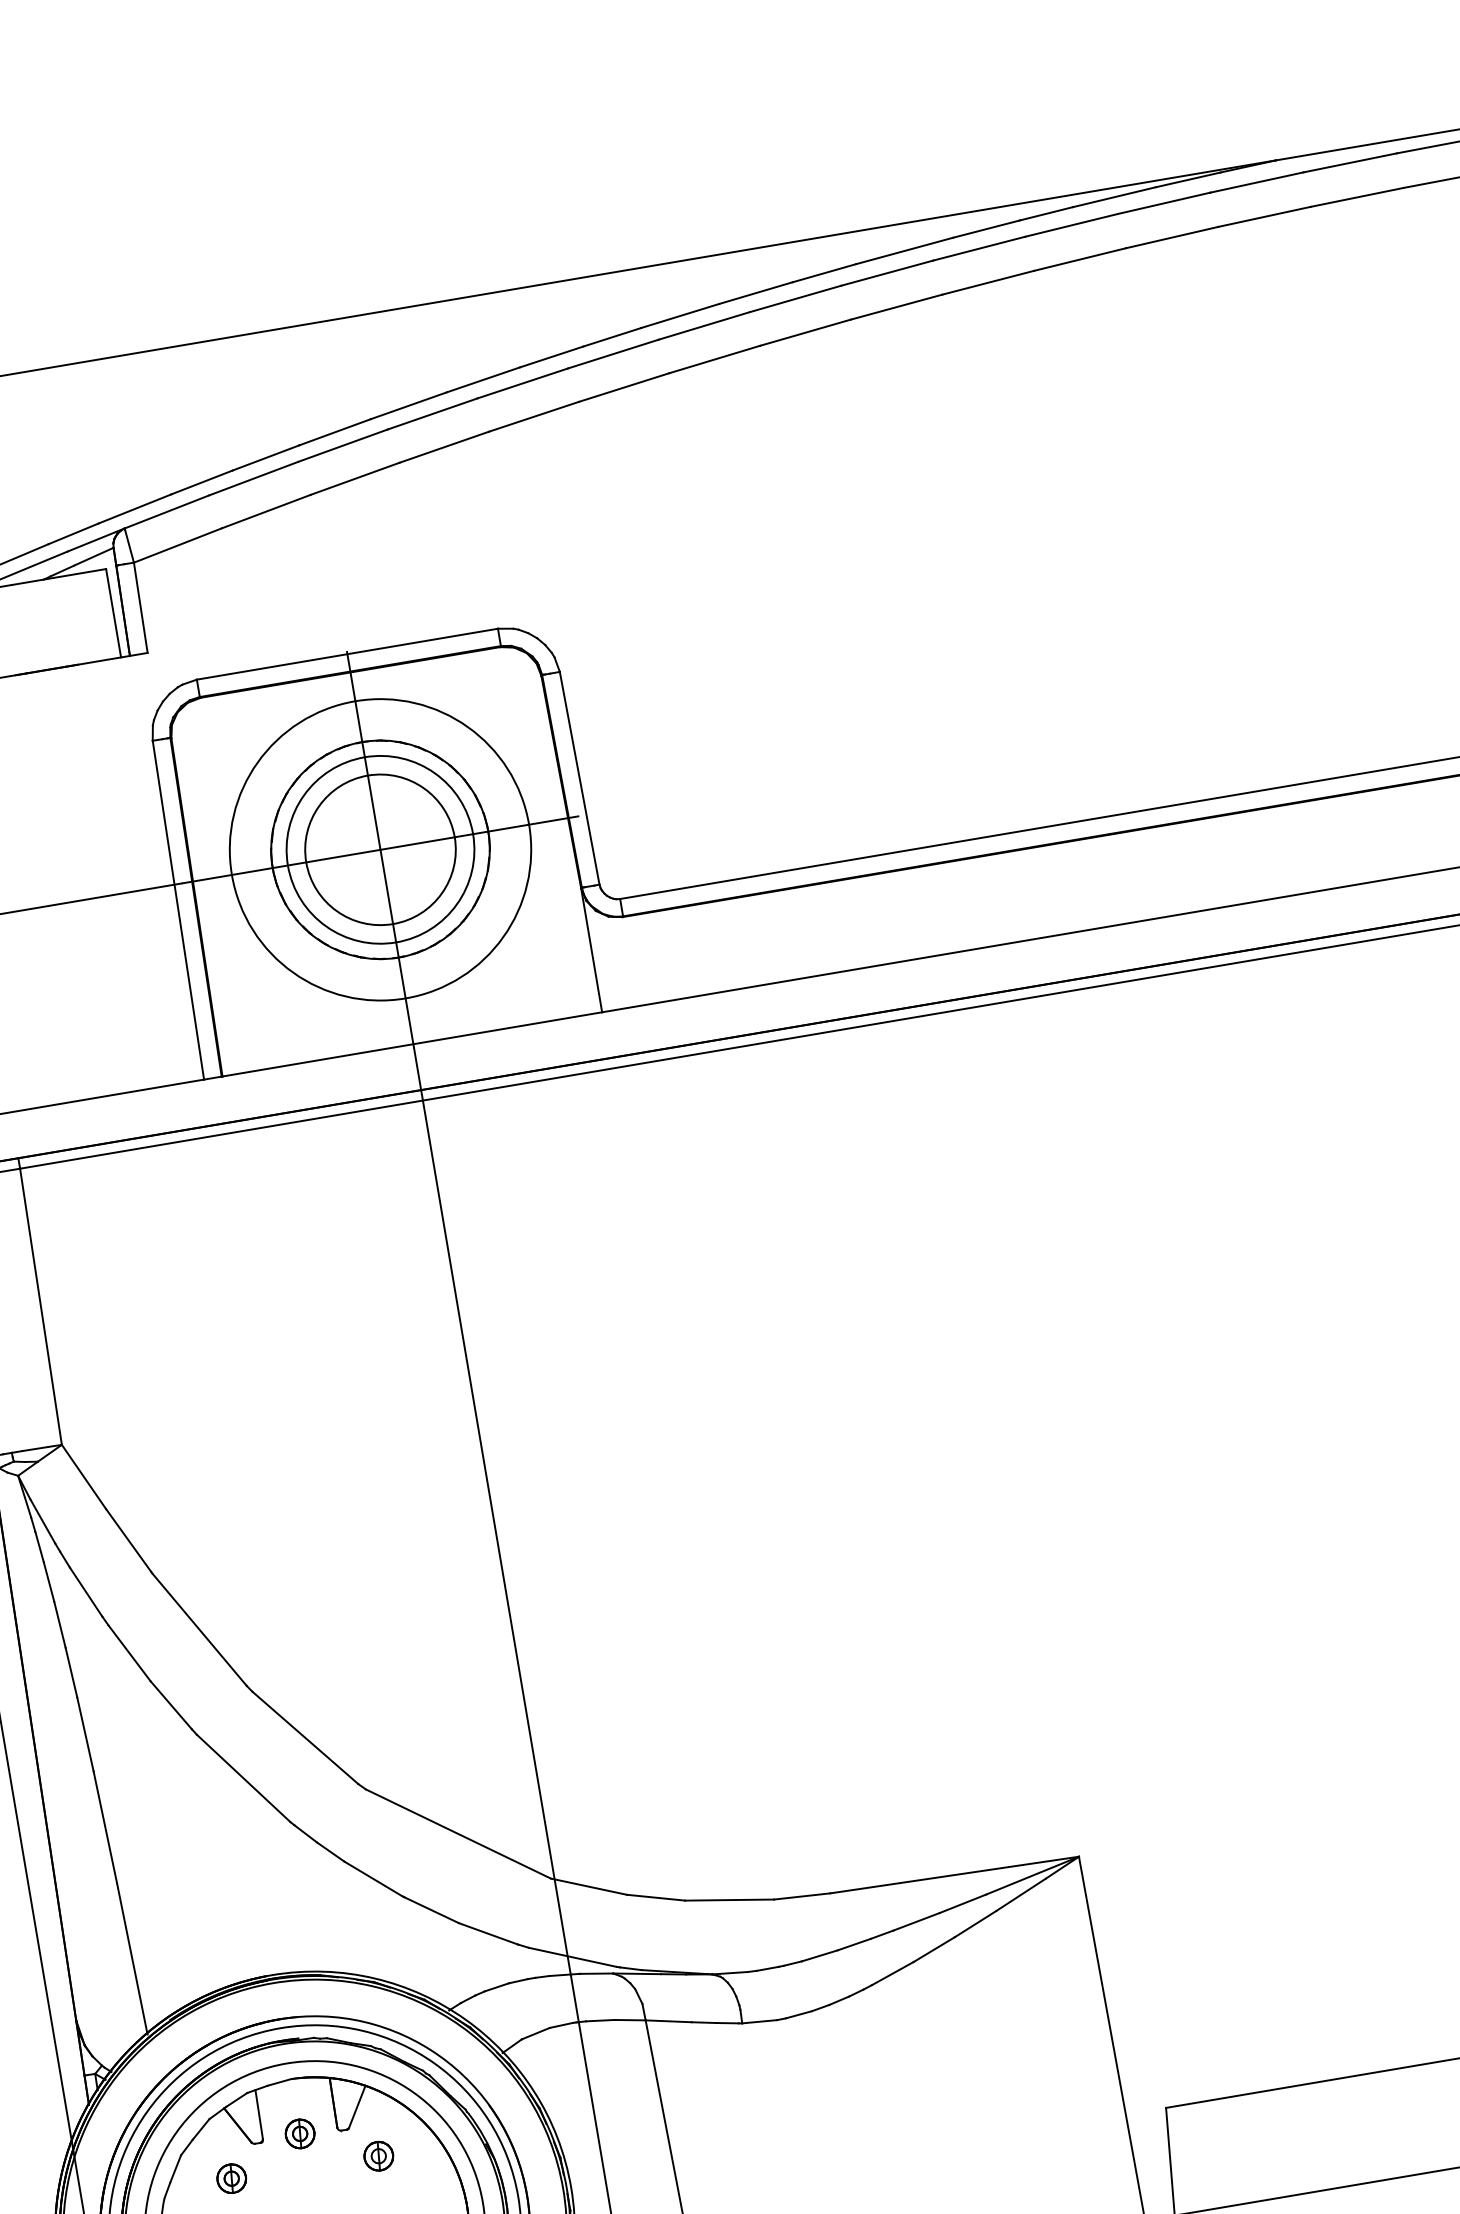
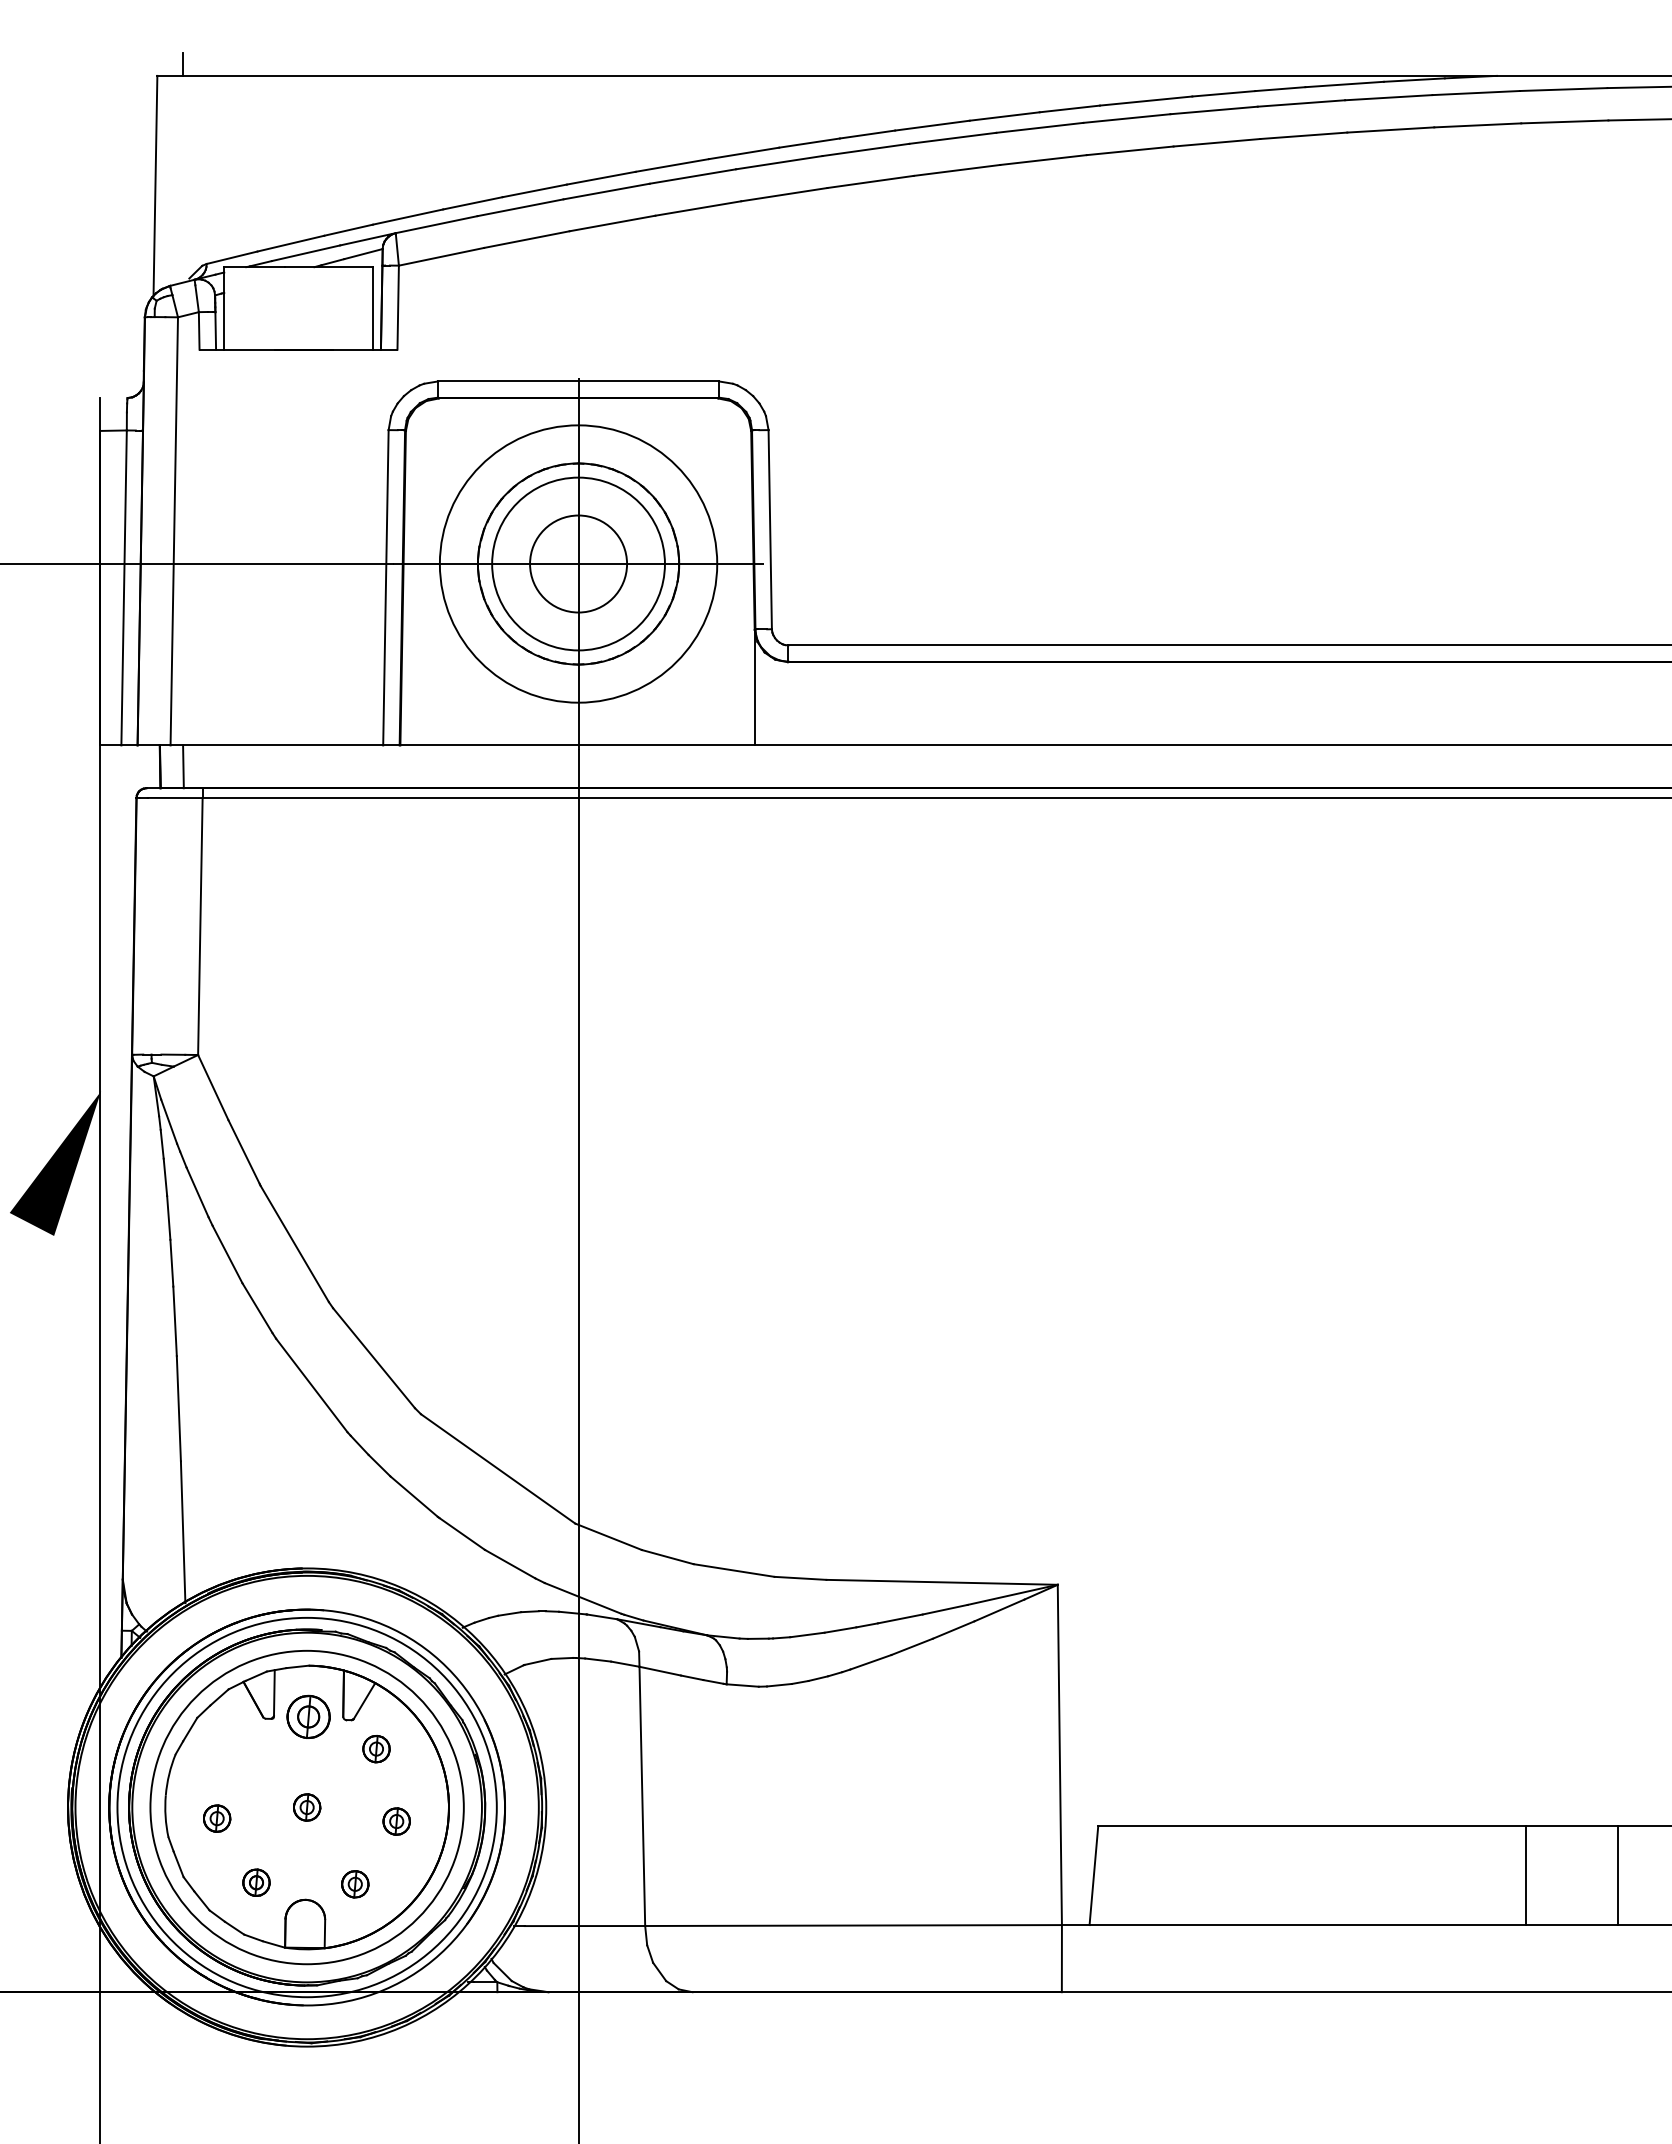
circle: (380, 849) -> (578, 563), size x0.7
part: (300, 2133) -> (308, 1716), size x1.6
part: (231, 2178) -> (239, 1746), removed

